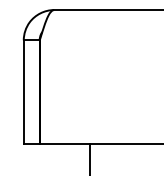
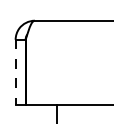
line: (23, 92) -> (15, 72), solid -> dashed

